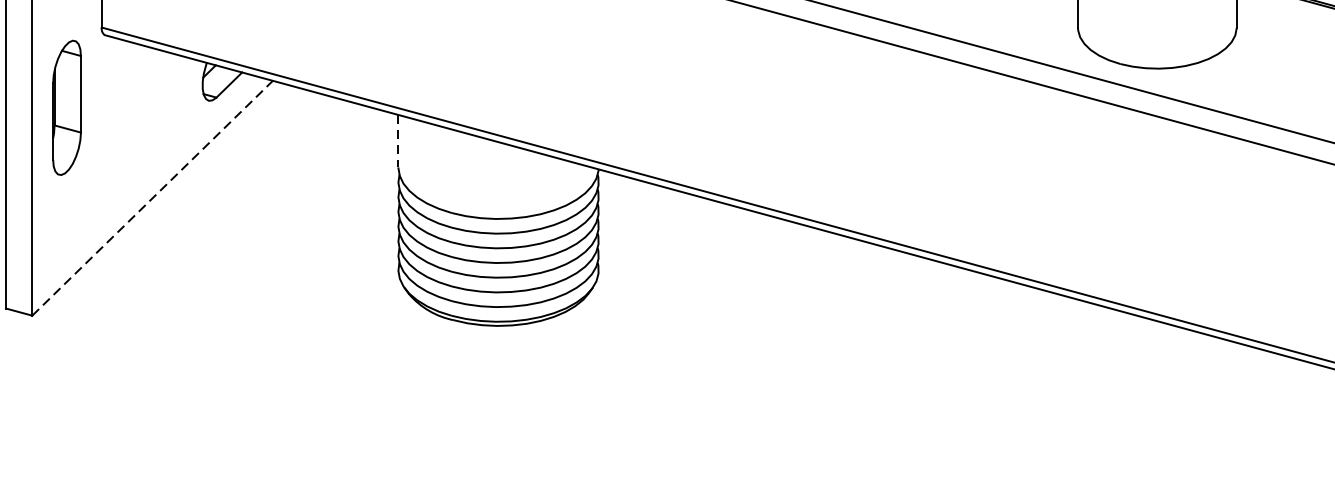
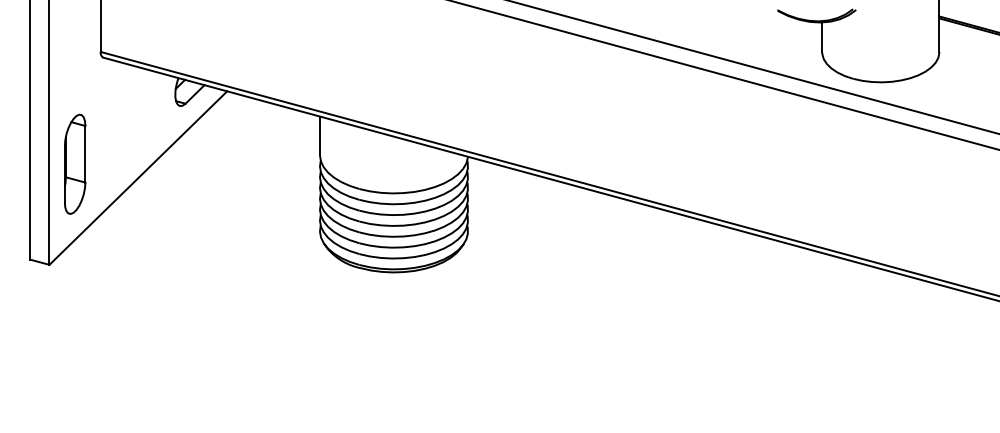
part: (67, 106) -> (75, 163), moved
line: (397, 141) -> (319, 136), dashed -> solid
line: (152, 197) -> (138, 177), dashed -> solid

